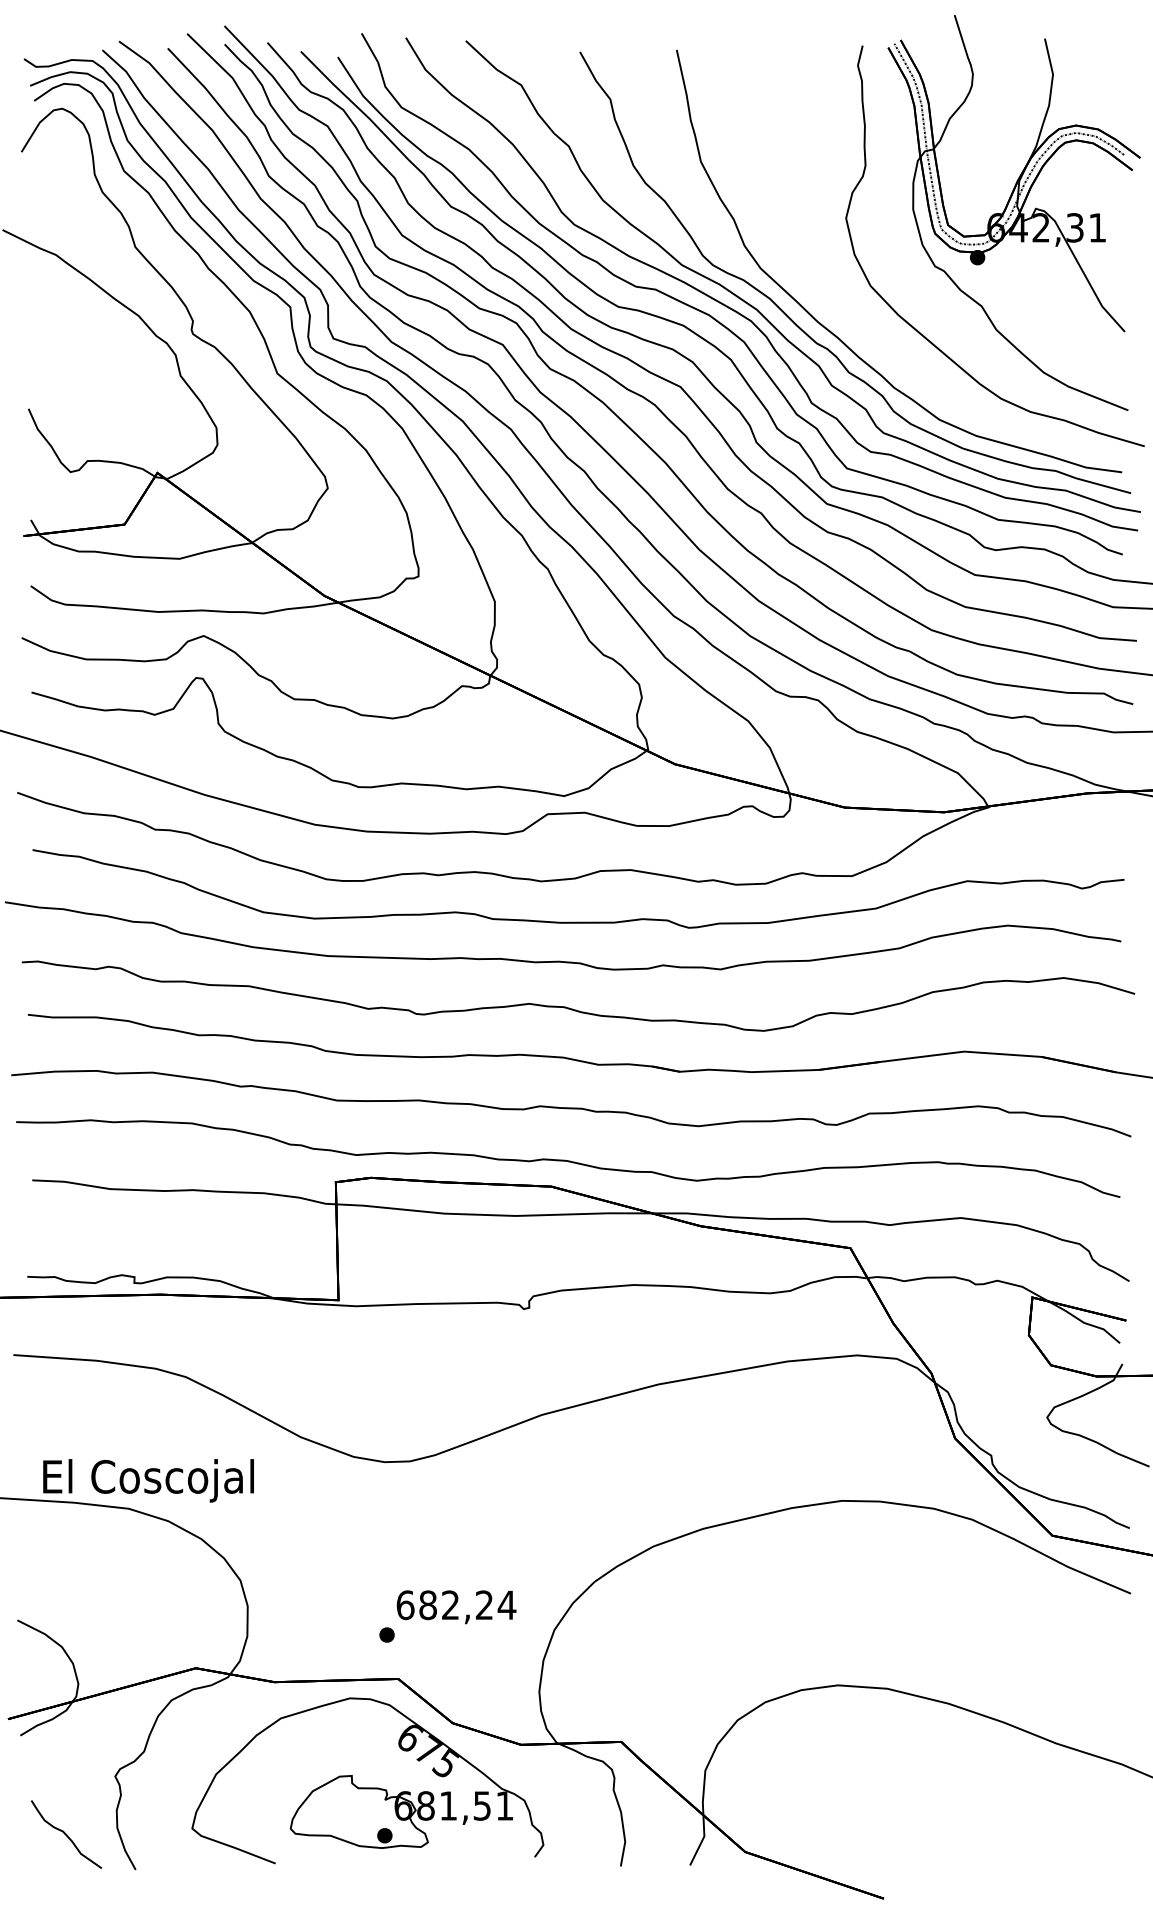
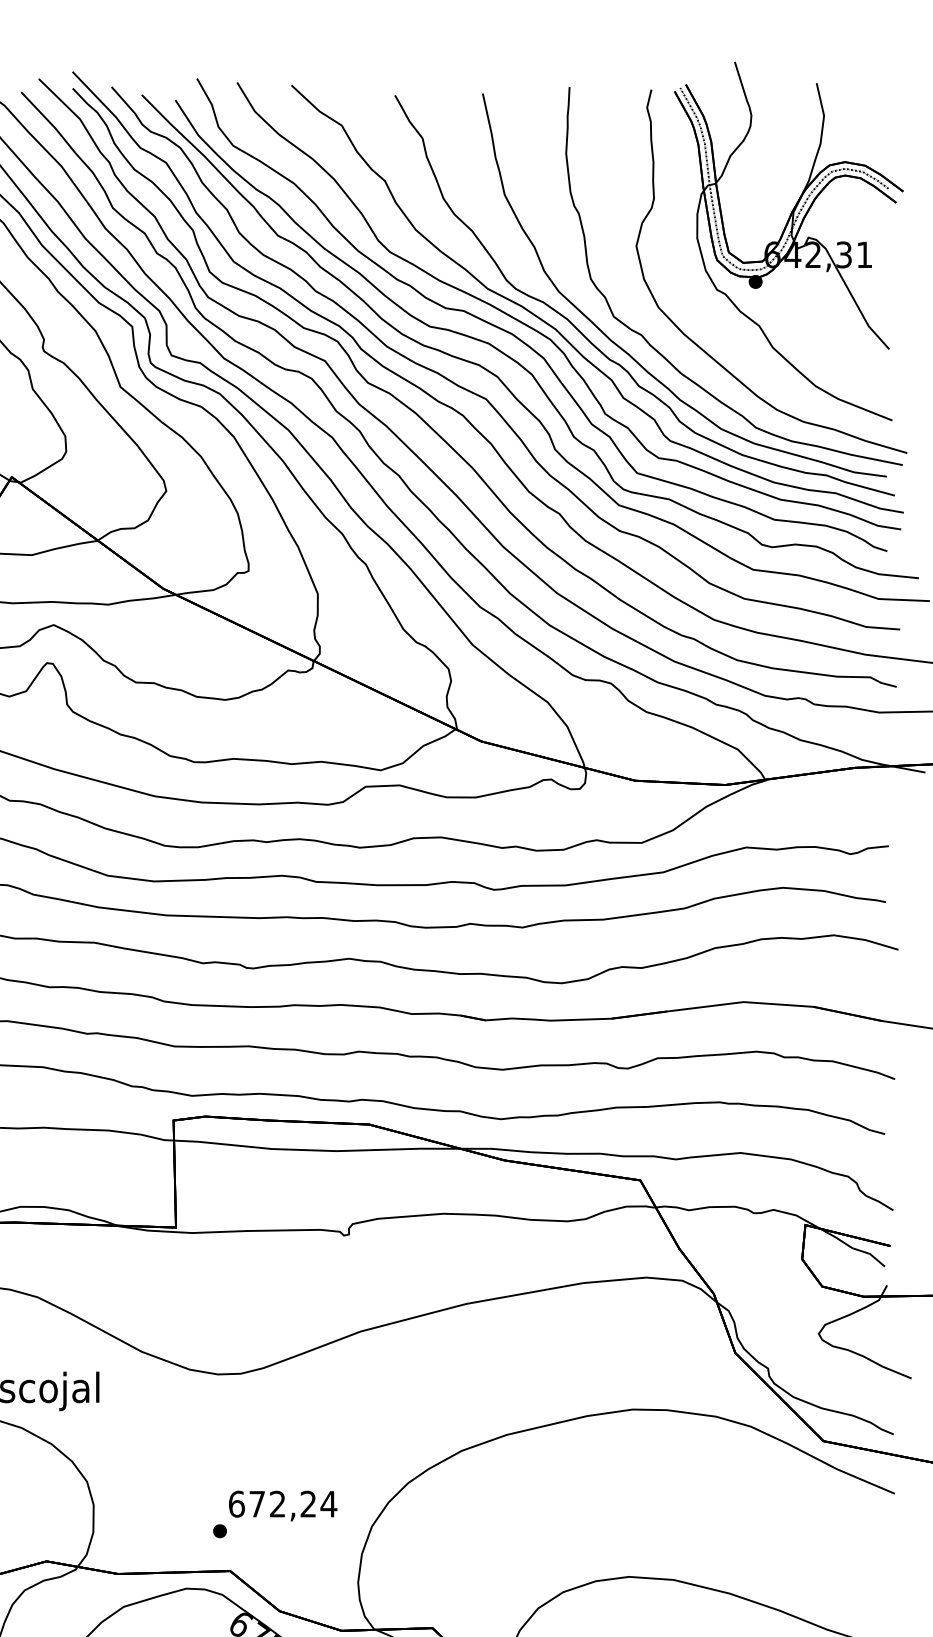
curve: (872, 335) -> (660, 352), added
text: (427, 1605) -> (256, 1504), 682,24 -> 672,24

